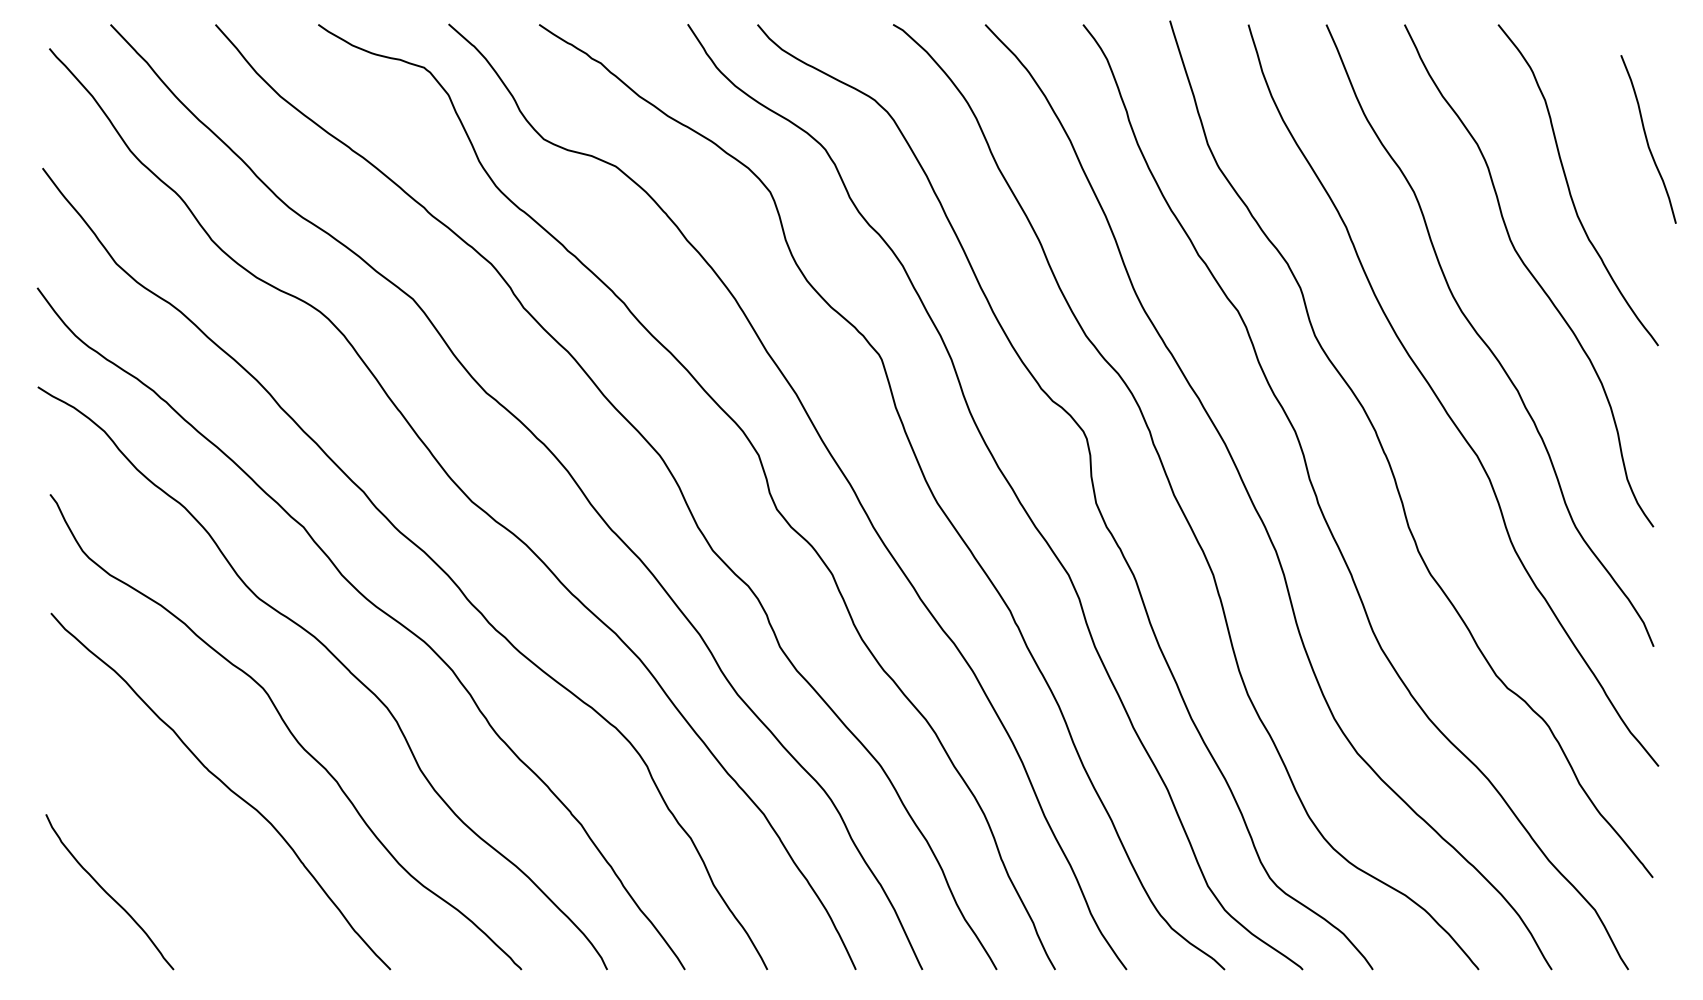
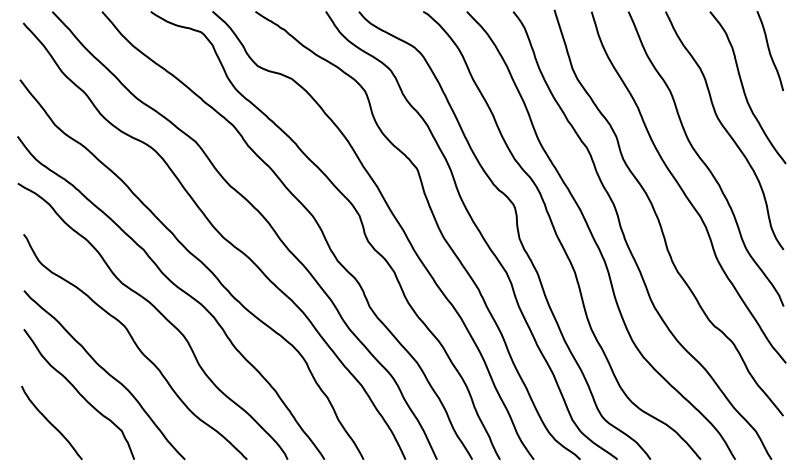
curve: (1649, 140) -> (770, 51), moved
curve: (165, 830) -> (78, 393), added

